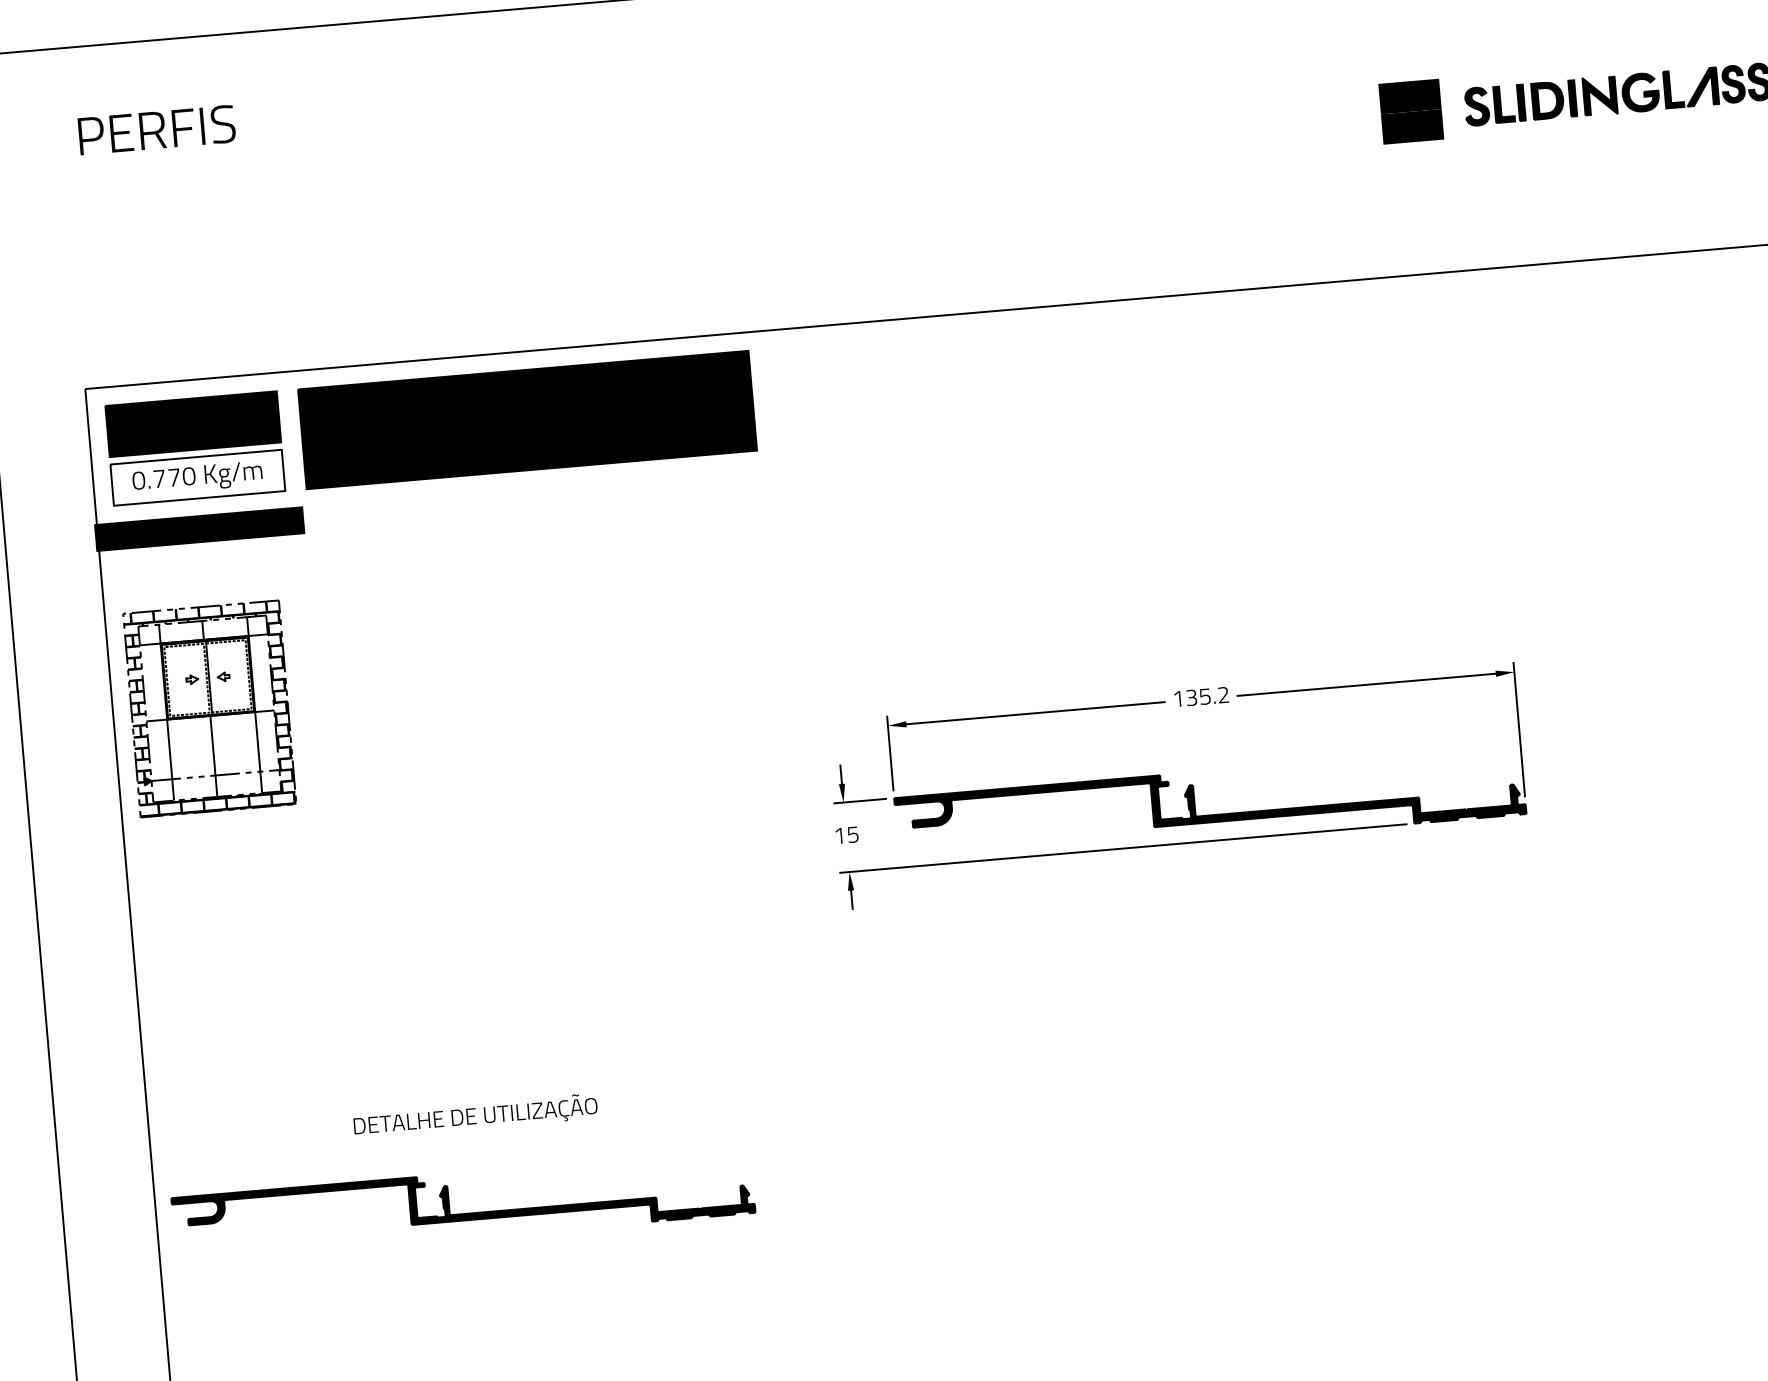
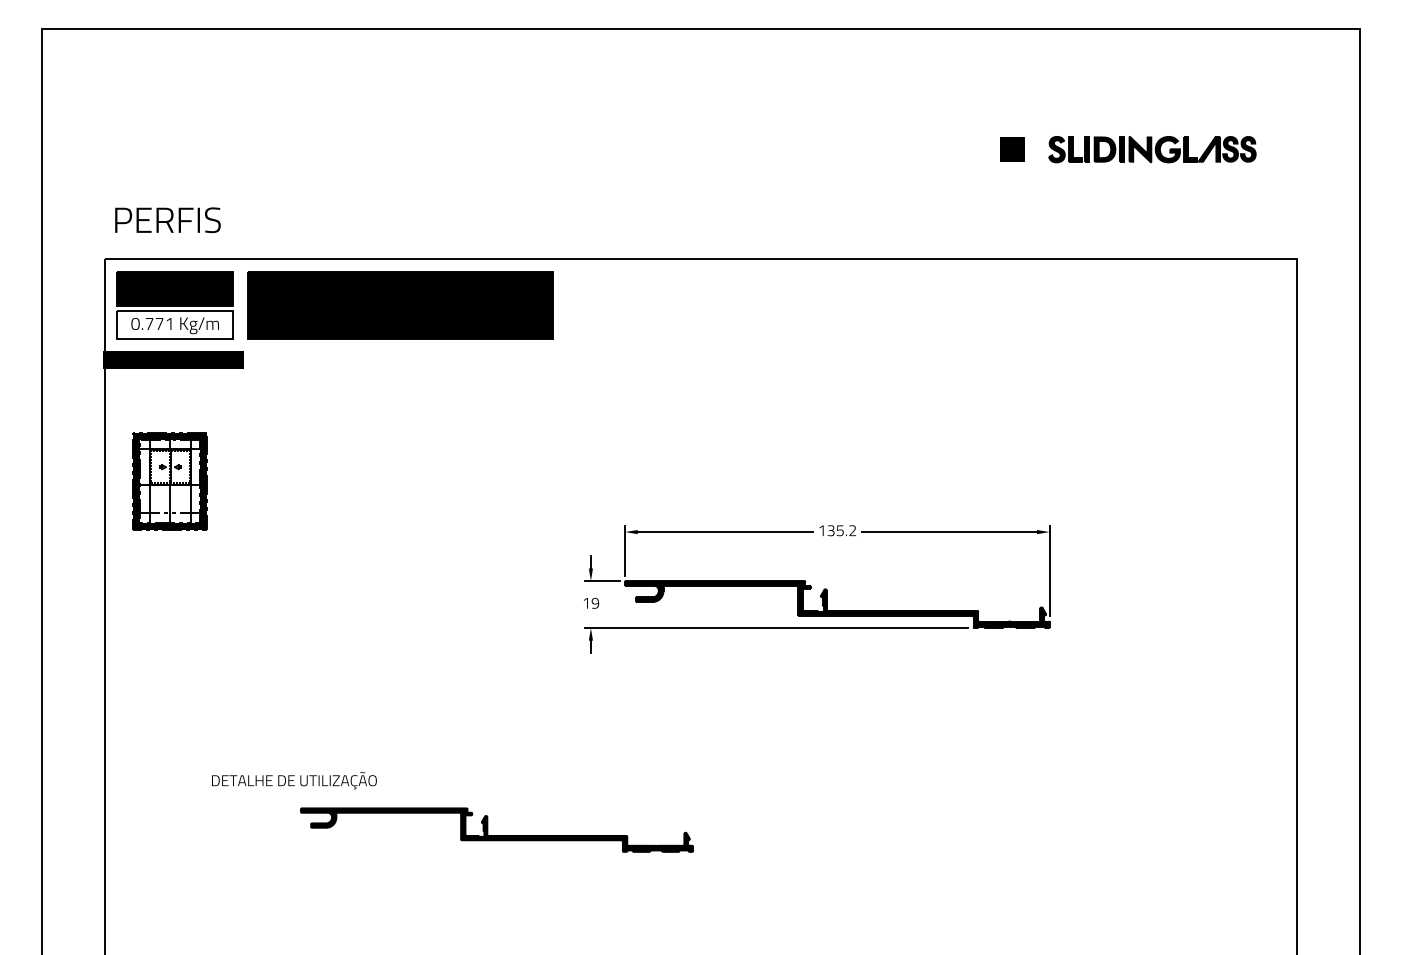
part: (1411, 112) -> (1012, 149), size x0.6
text: (156, 130) -> (167, 220), moved
text: (188, 475) -> (169, 323), 0.770 -> 0.771
part: (208, 708) -> (169, 481), size x0.7
text: (853, 833) -> (595, 602), 15 -> 19
text: (475, 1115) -> (294, 780), moved
part: (462, 1204) -> (496, 829), moved

